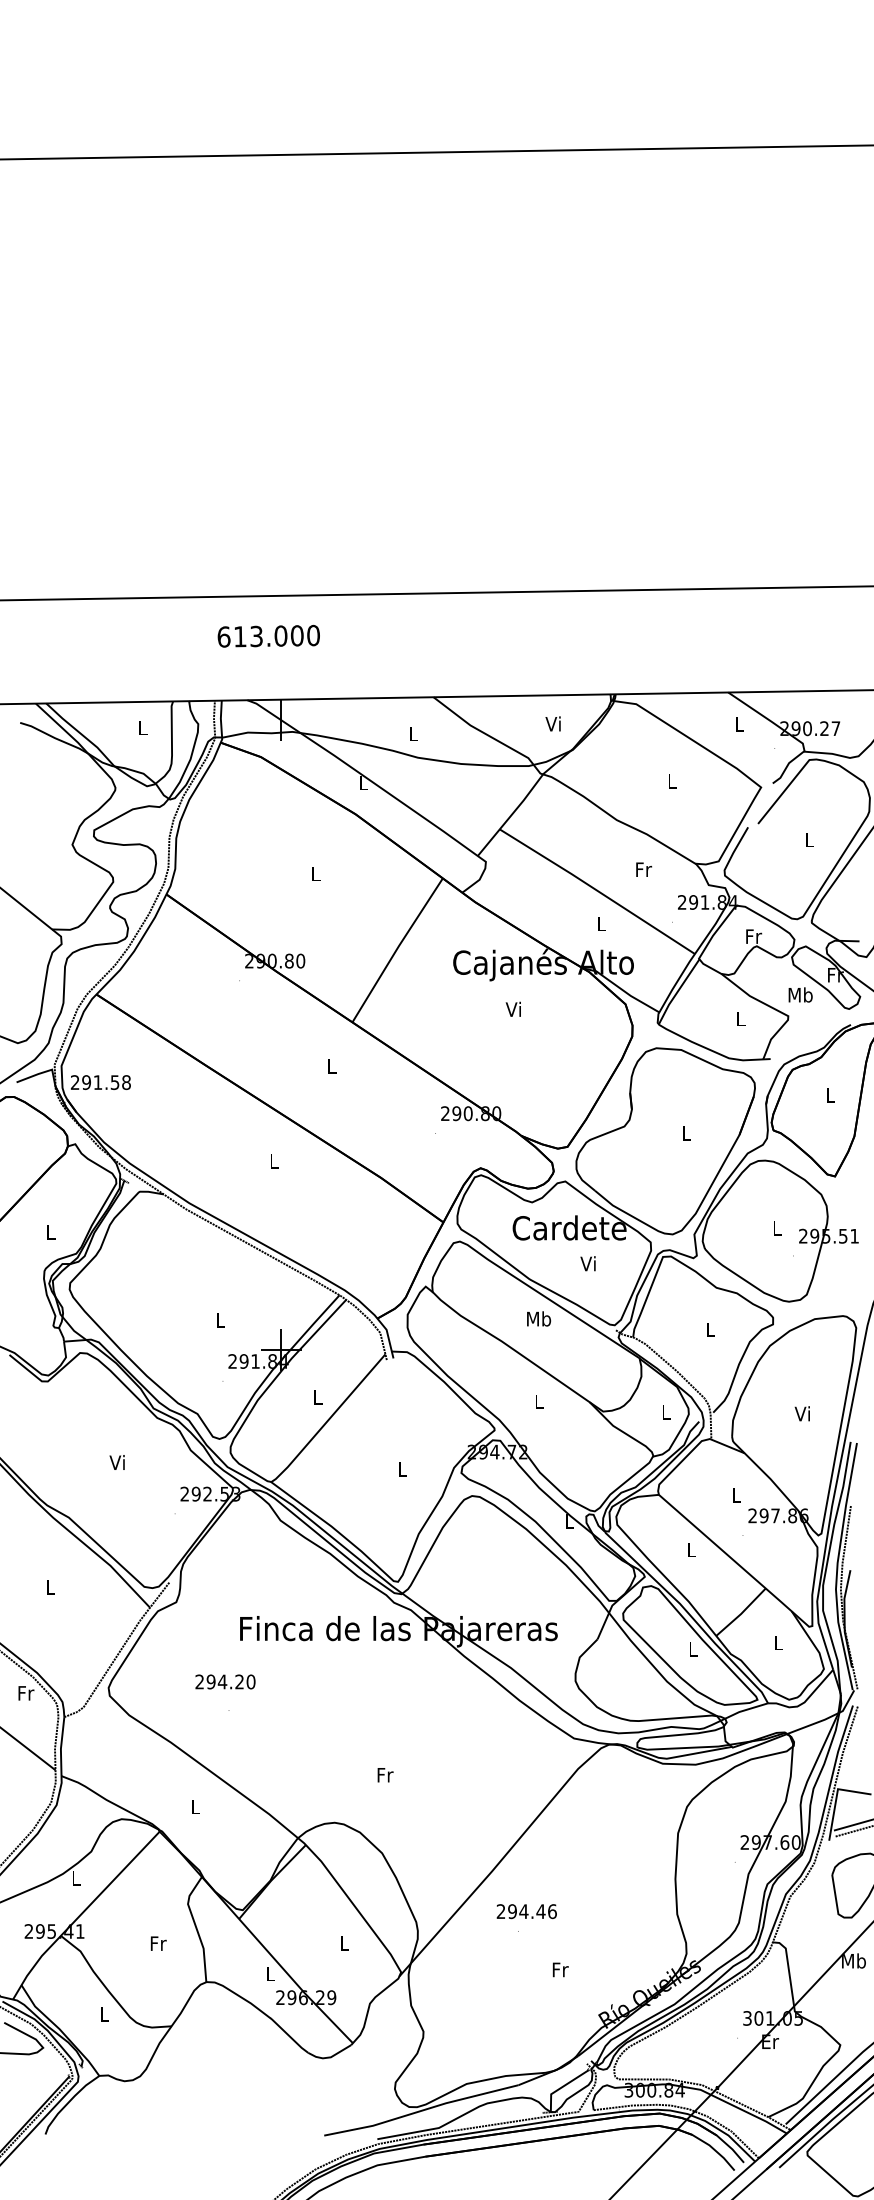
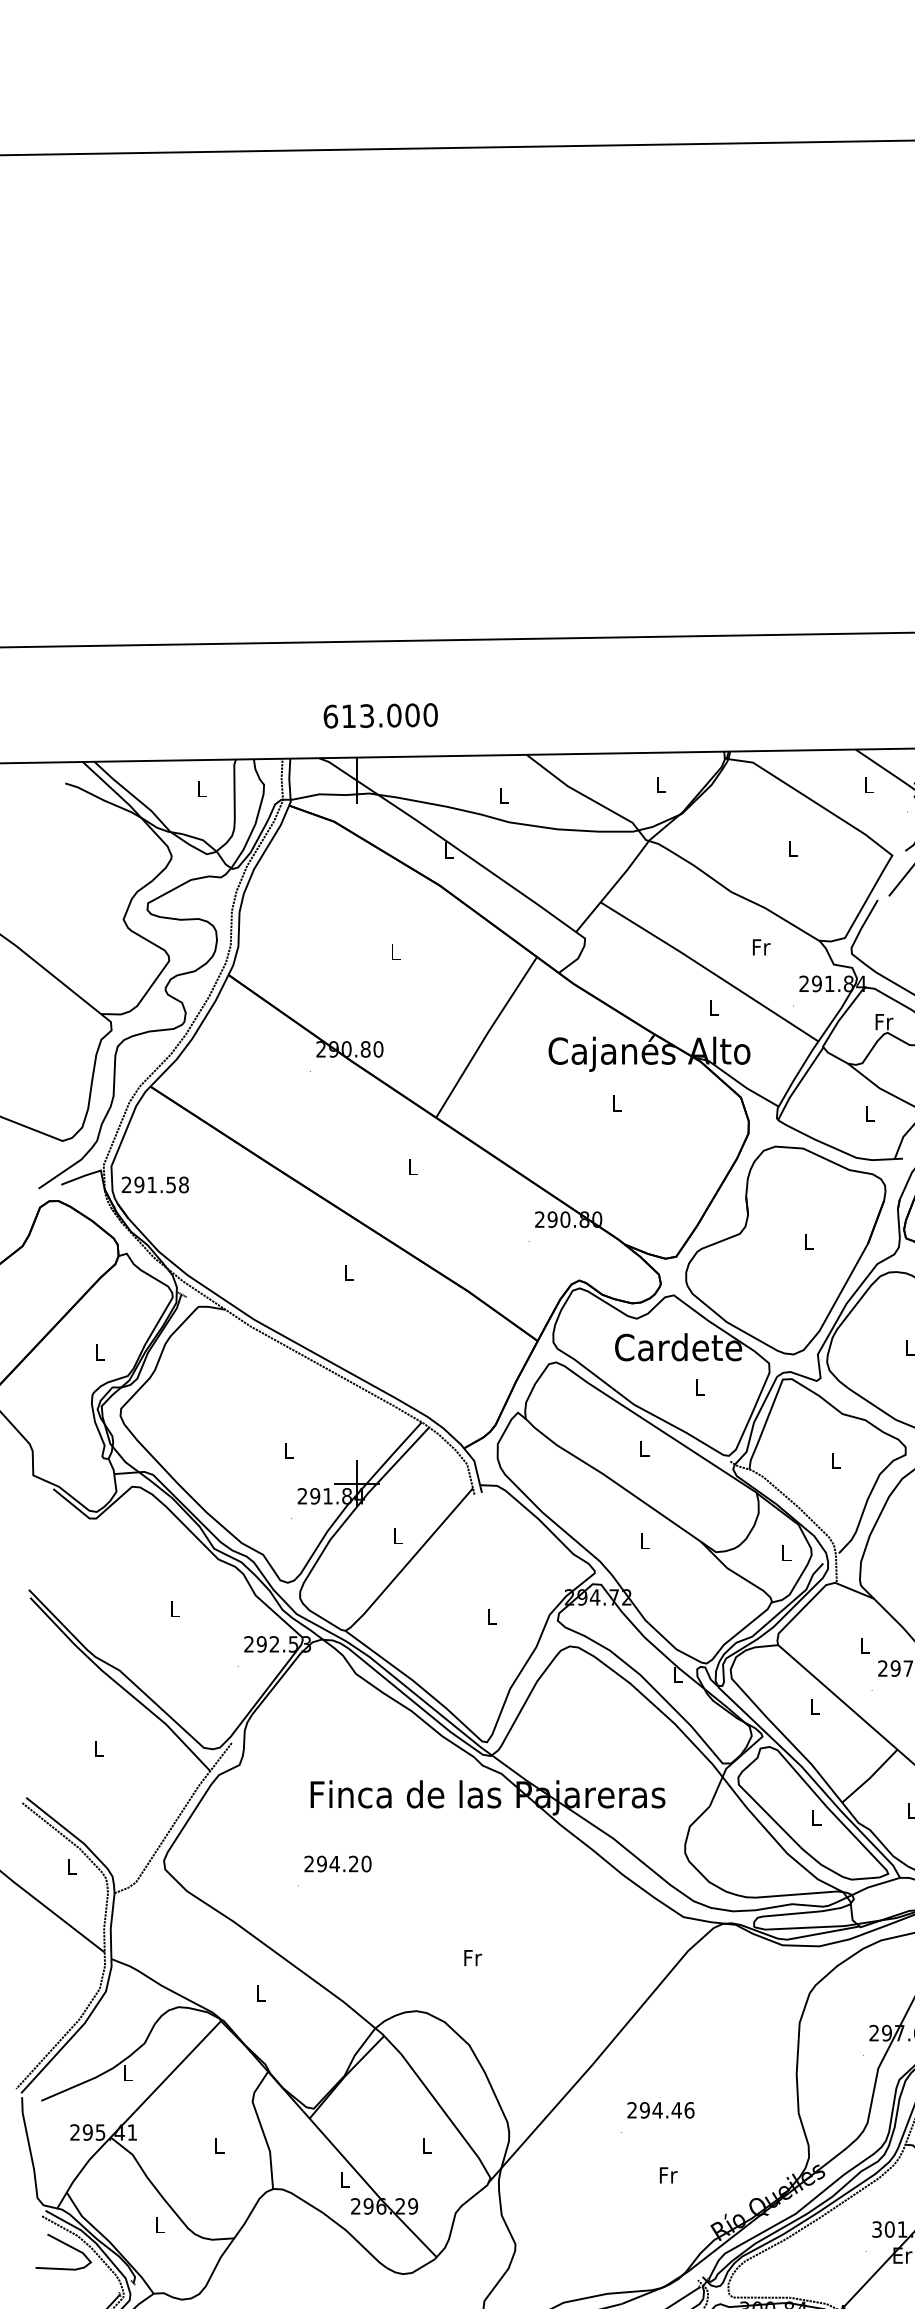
text: (268, 635) -> (380, 714), moved
text: (552, 723) -> (659, 784), Vi -> L
text: (512, 1008) -> (614, 1102), Vi -> L
text: (587, 1263) -> (698, 1386), Vi -> L
text: (539, 1318) -> (644, 1448), Mb -> L
text: (116, 1462) -> (172, 1609), Vi -> L
text: (225, 1681) -> (337, 1863), moved
text: (26, 1693) -> (72, 1866), Fr -> L
text: (526, 1911) -> (660, 2110), moved
text: (158, 1943) -> (219, 2145), Fr -> L

